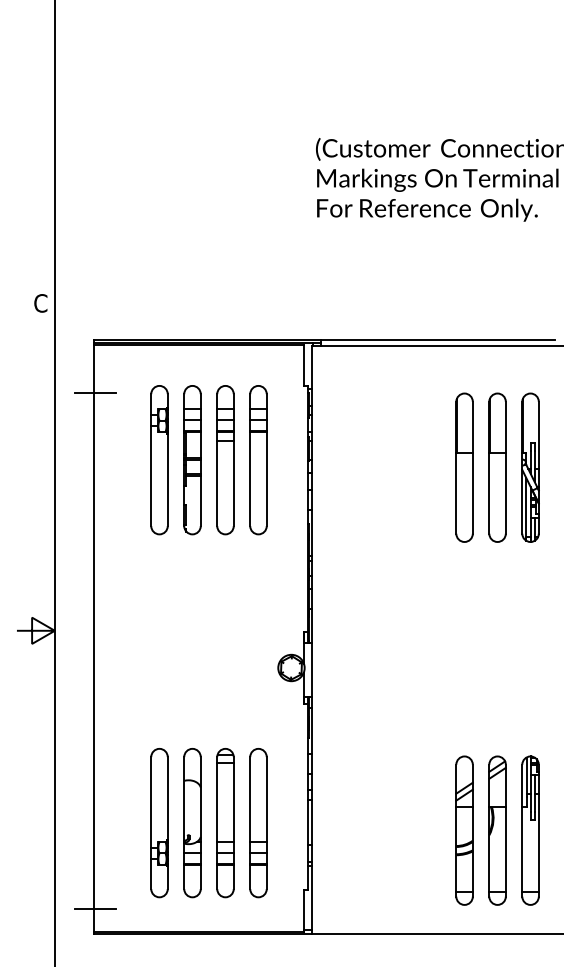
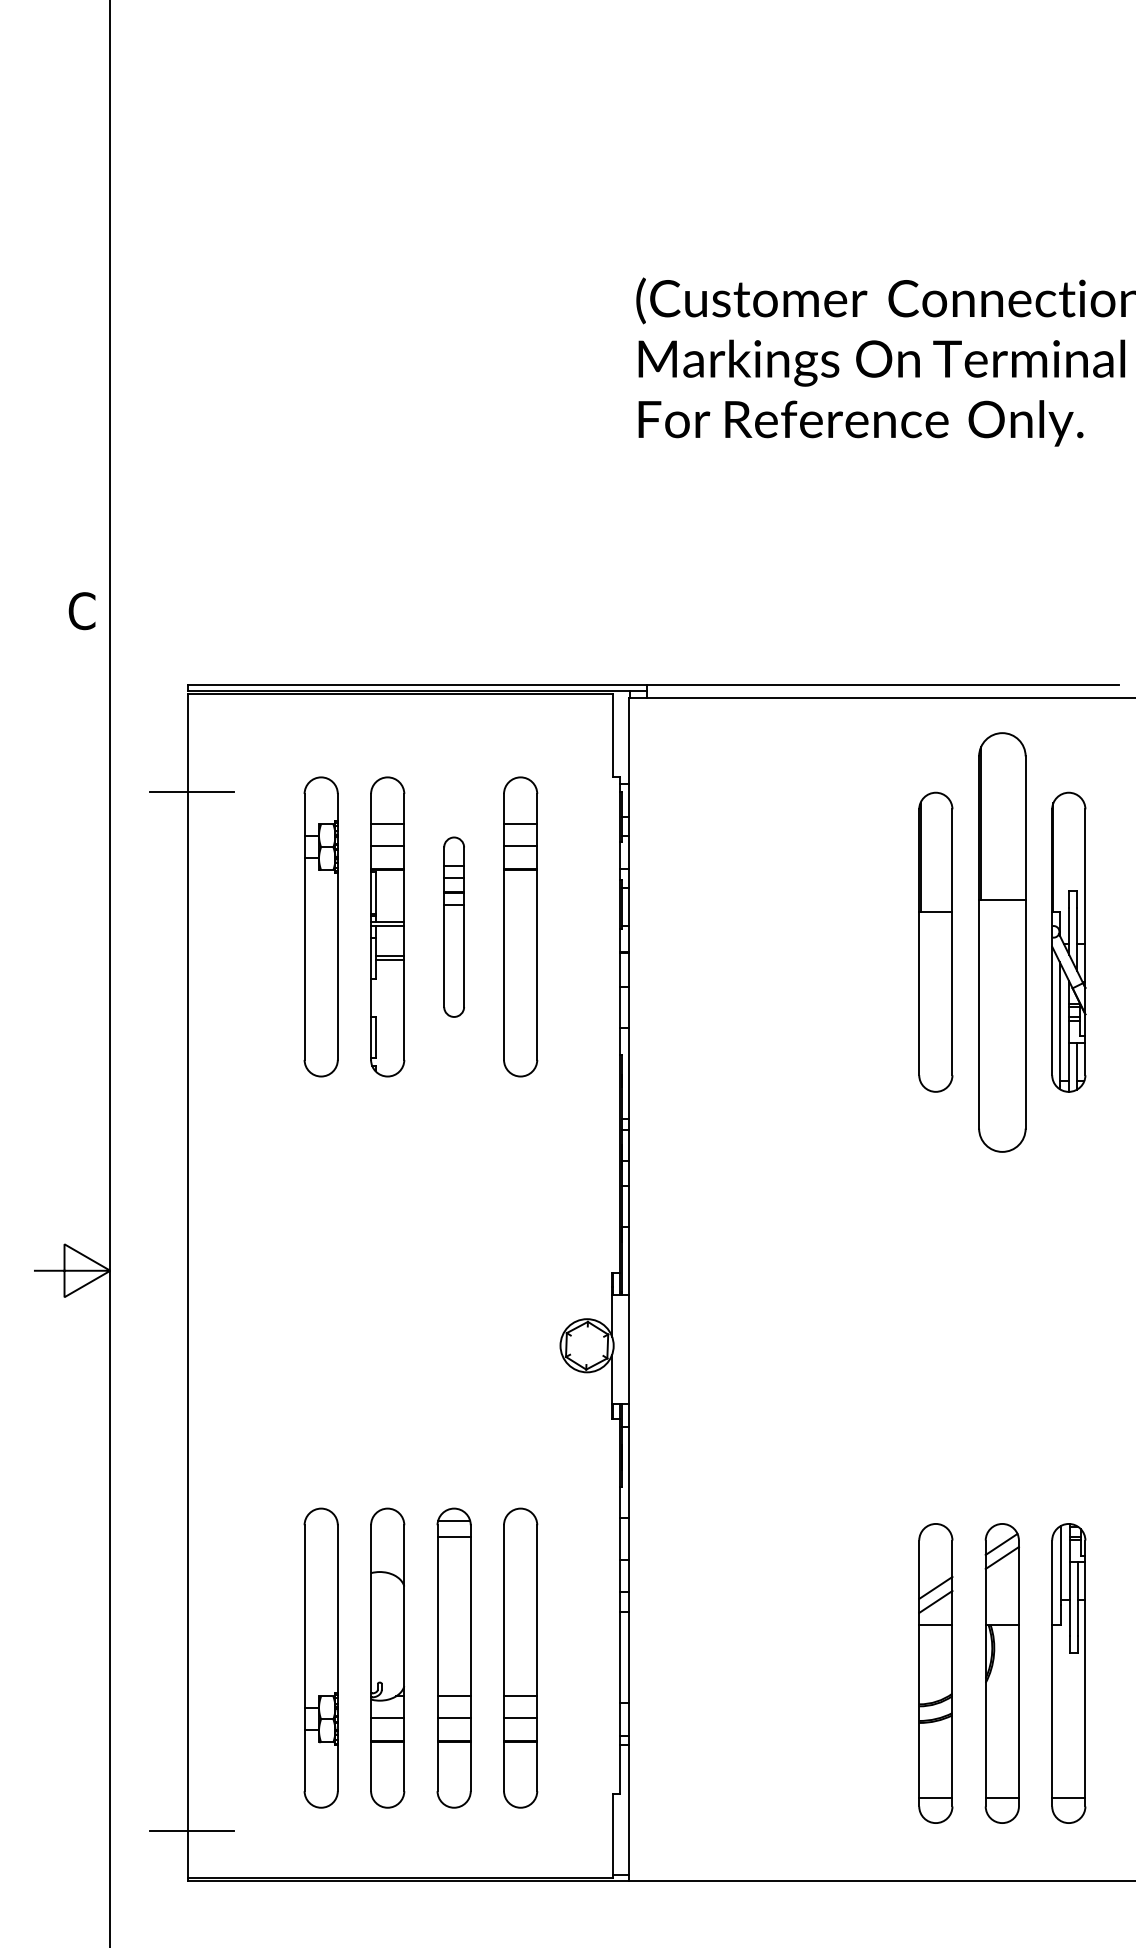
part: (225, 460) -> (454, 927), size x0.6
part: (497, 467) -> (1002, 941), size x1.4

